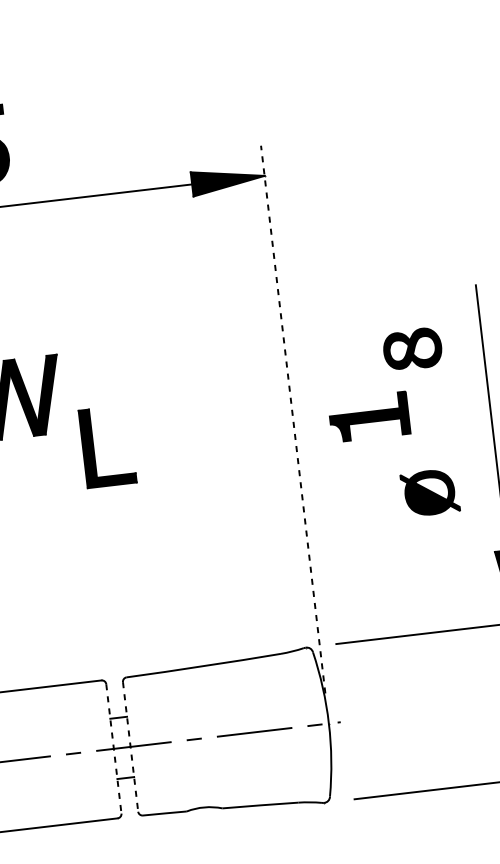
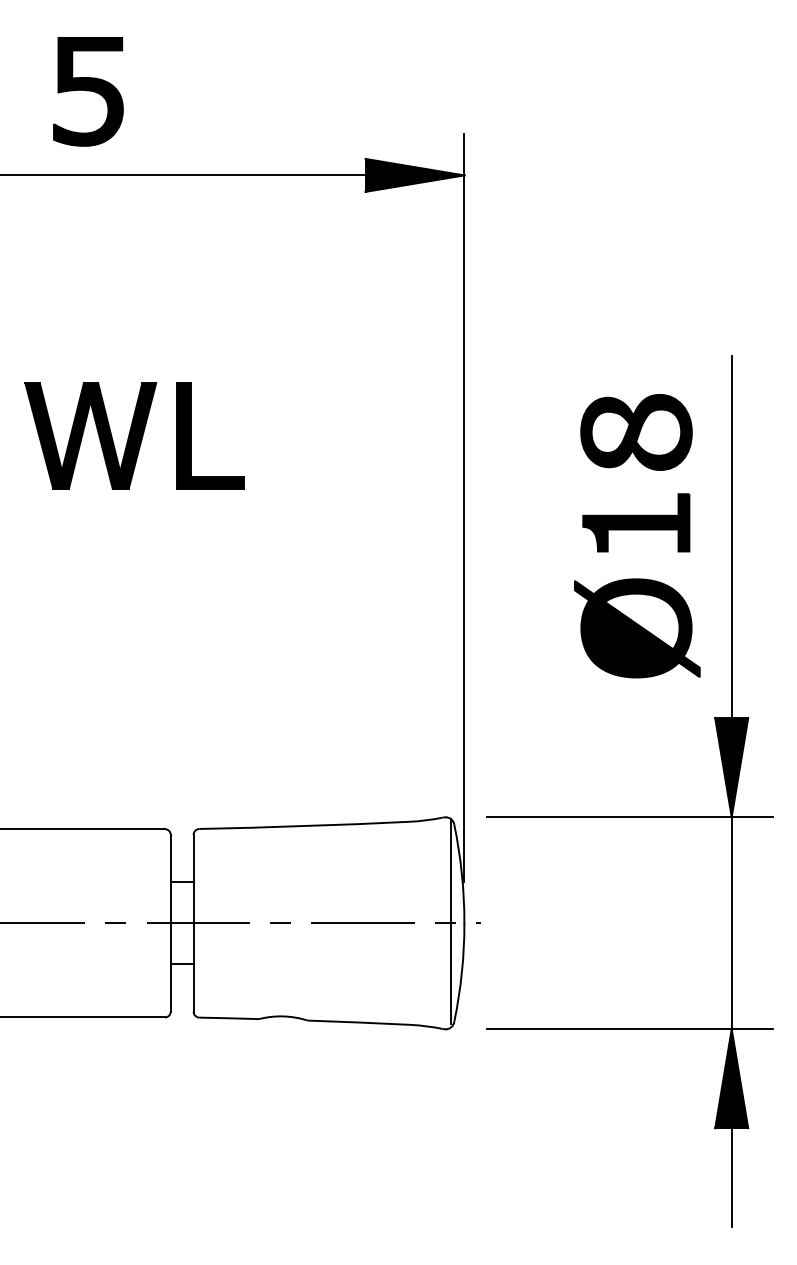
part: (412, 349) -> (636, 432), size x1.43
part: (369, 416) -> (636, 522), moved
line: (293, 419) -> (464, 508), dashed -> solid
part: (93, 447) -> (191, 435), moved
part: (430, 492) -> (637, 628), size x1.67
line: (319, 723) -> (451, 921), added
line: (130, 747) -> (193, 923), dashed -> solid
line: (113, 749) -> (170, 923), dashed -> solid

